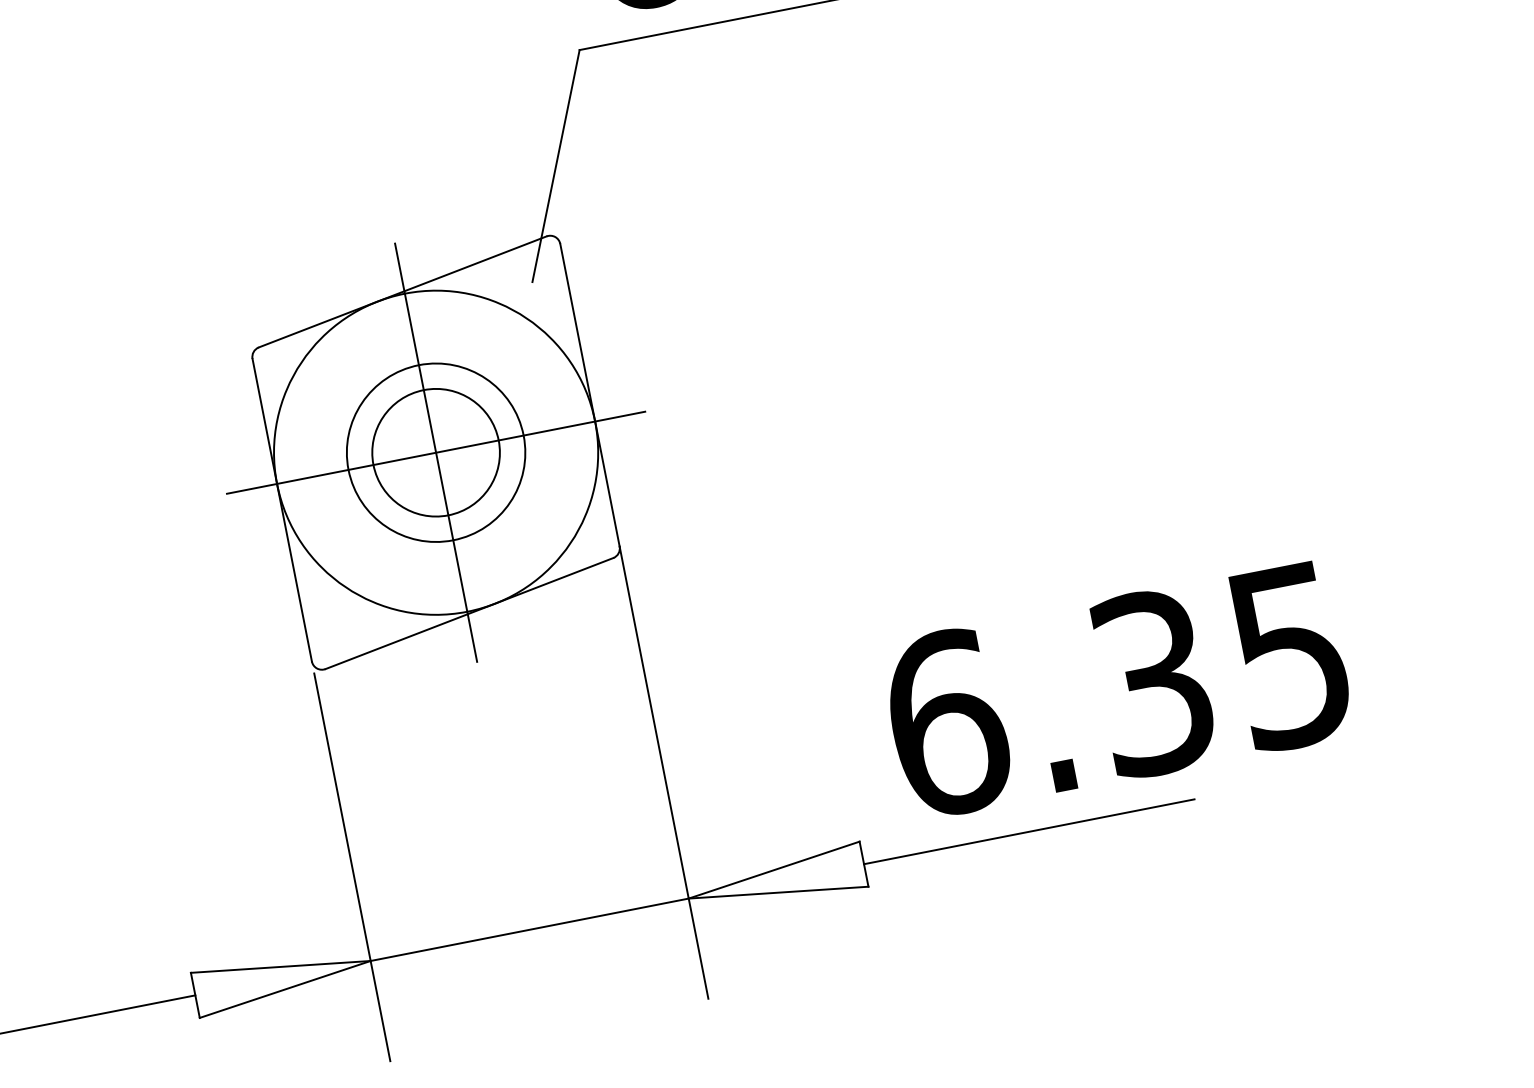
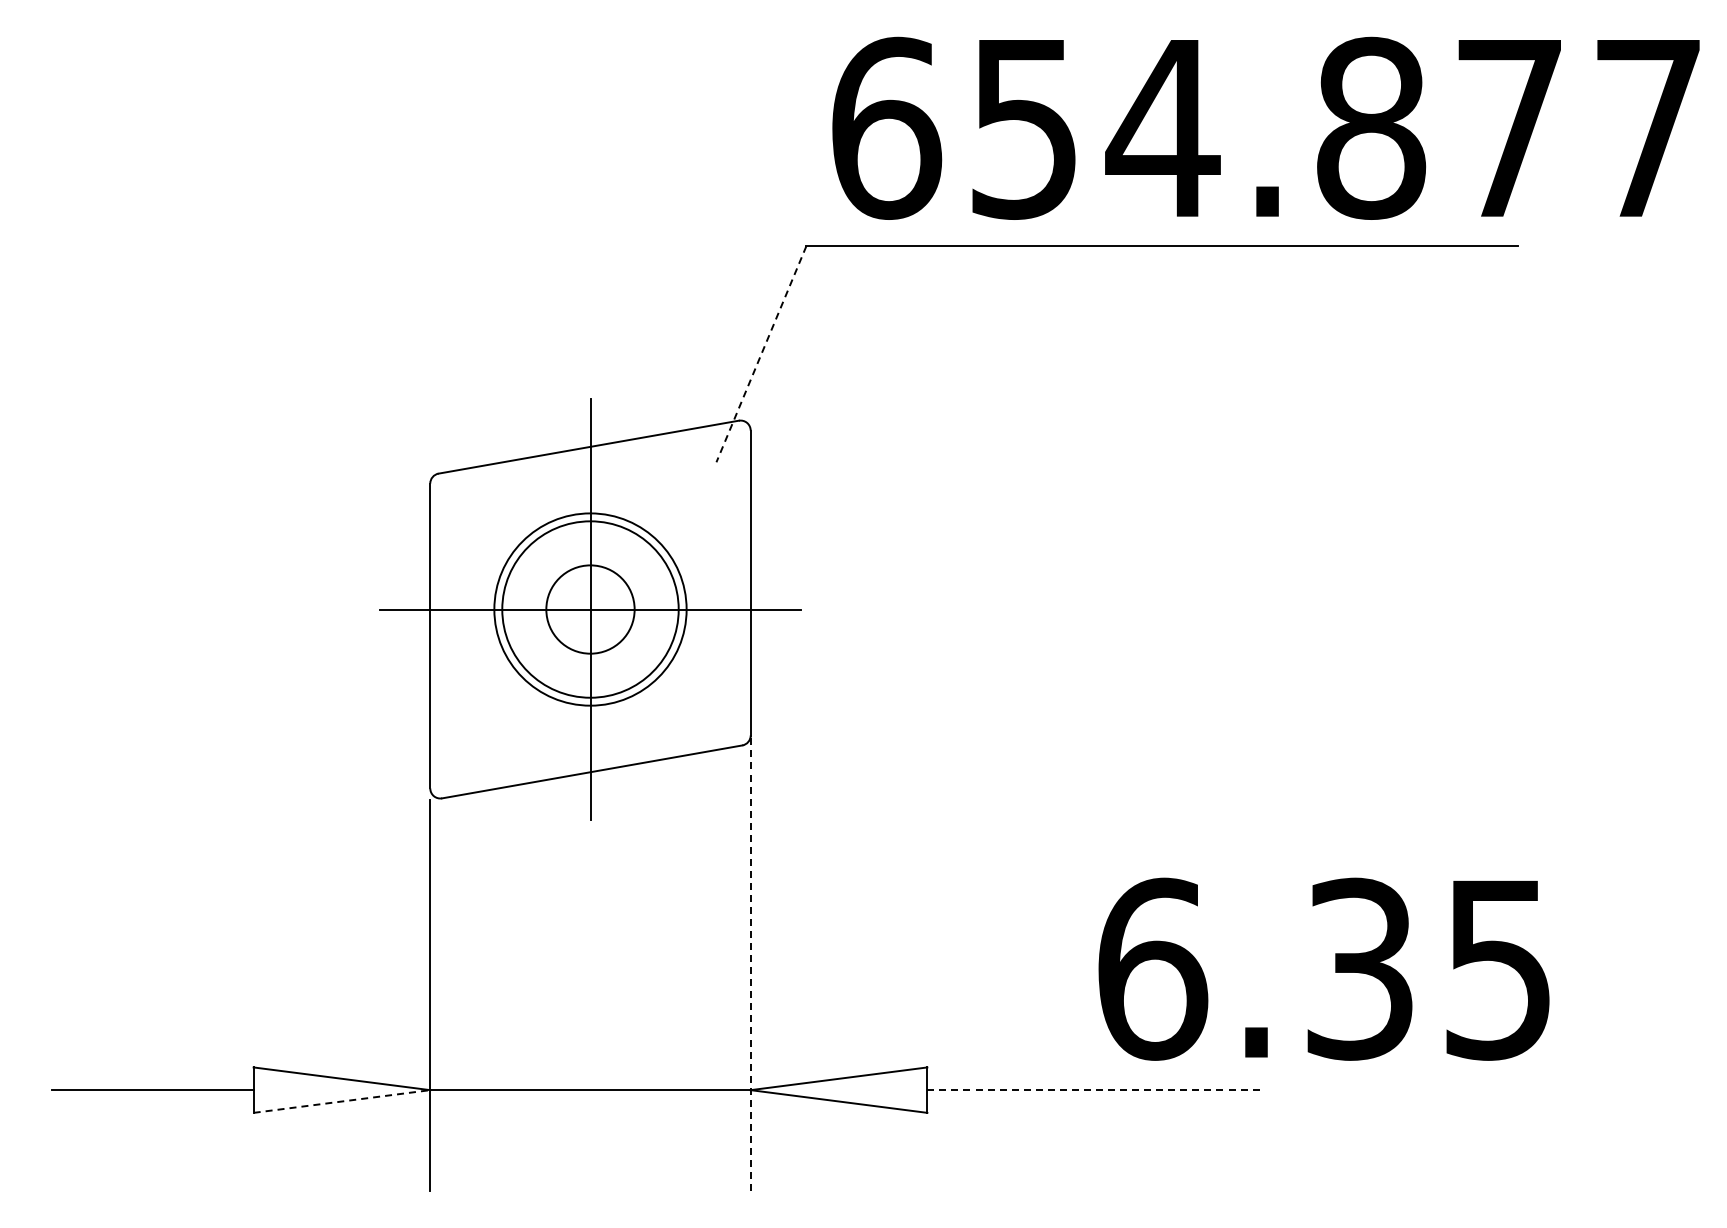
line: (556, 166) -> (761, 354), solid -> dashed
circle: (436, 452) -> (590, 609), size x0.6
circle: (436, 452) -> (590, 609), size x0.7
text: (1116, 689) -> (1323, 968), moved
line: (663, 772) -> (750, 963), solid -> dashed
line: (1030, 831) -> (1094, 1090), solid -> dashed
line: (285, 989) -> (342, 1101), solid -> dashed

